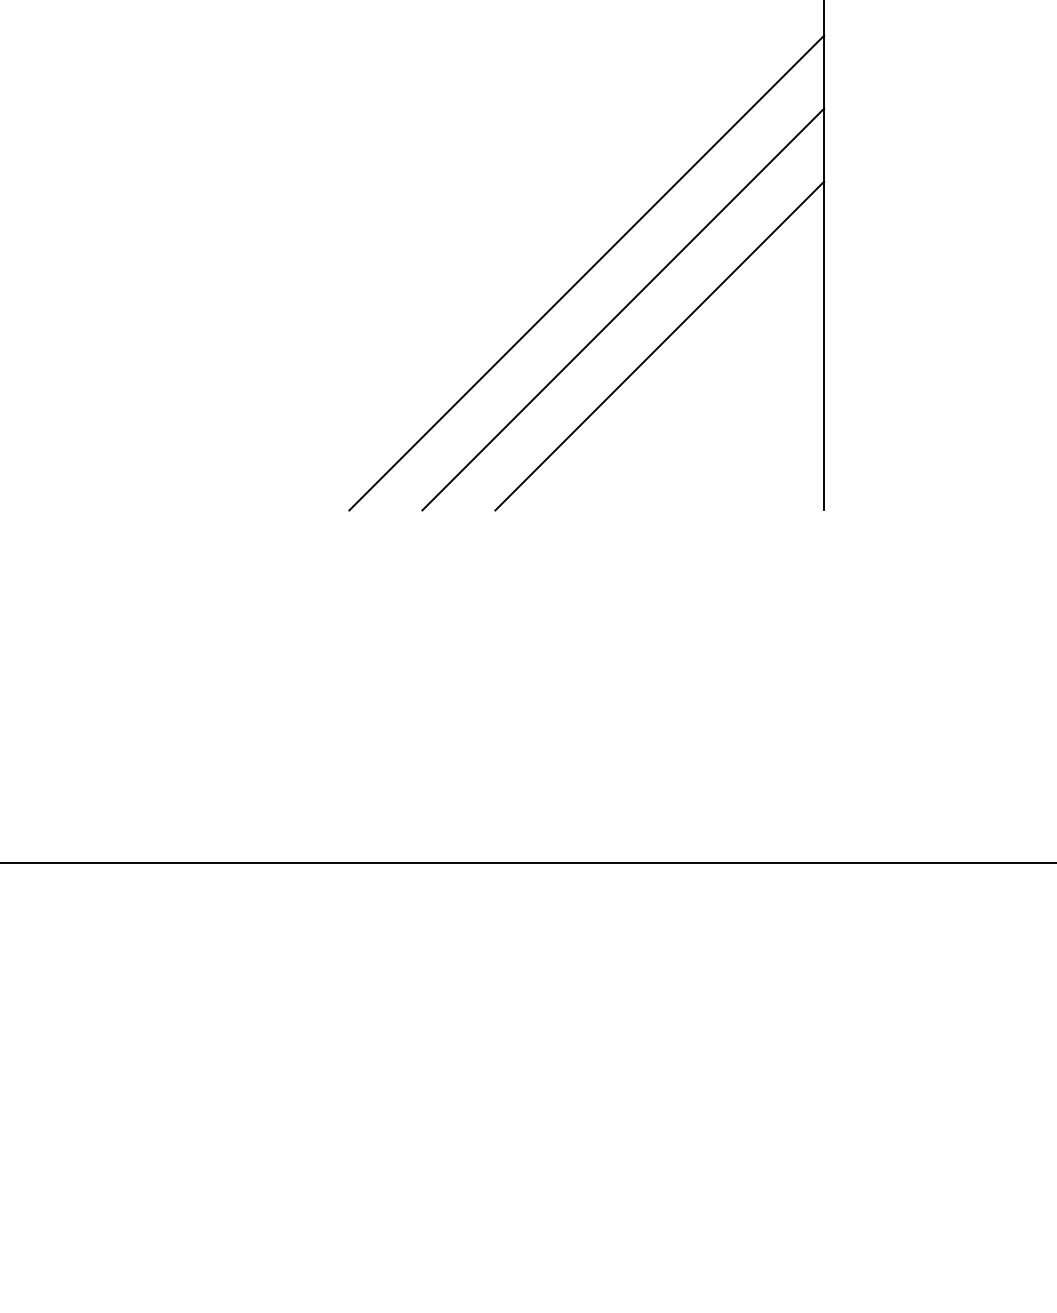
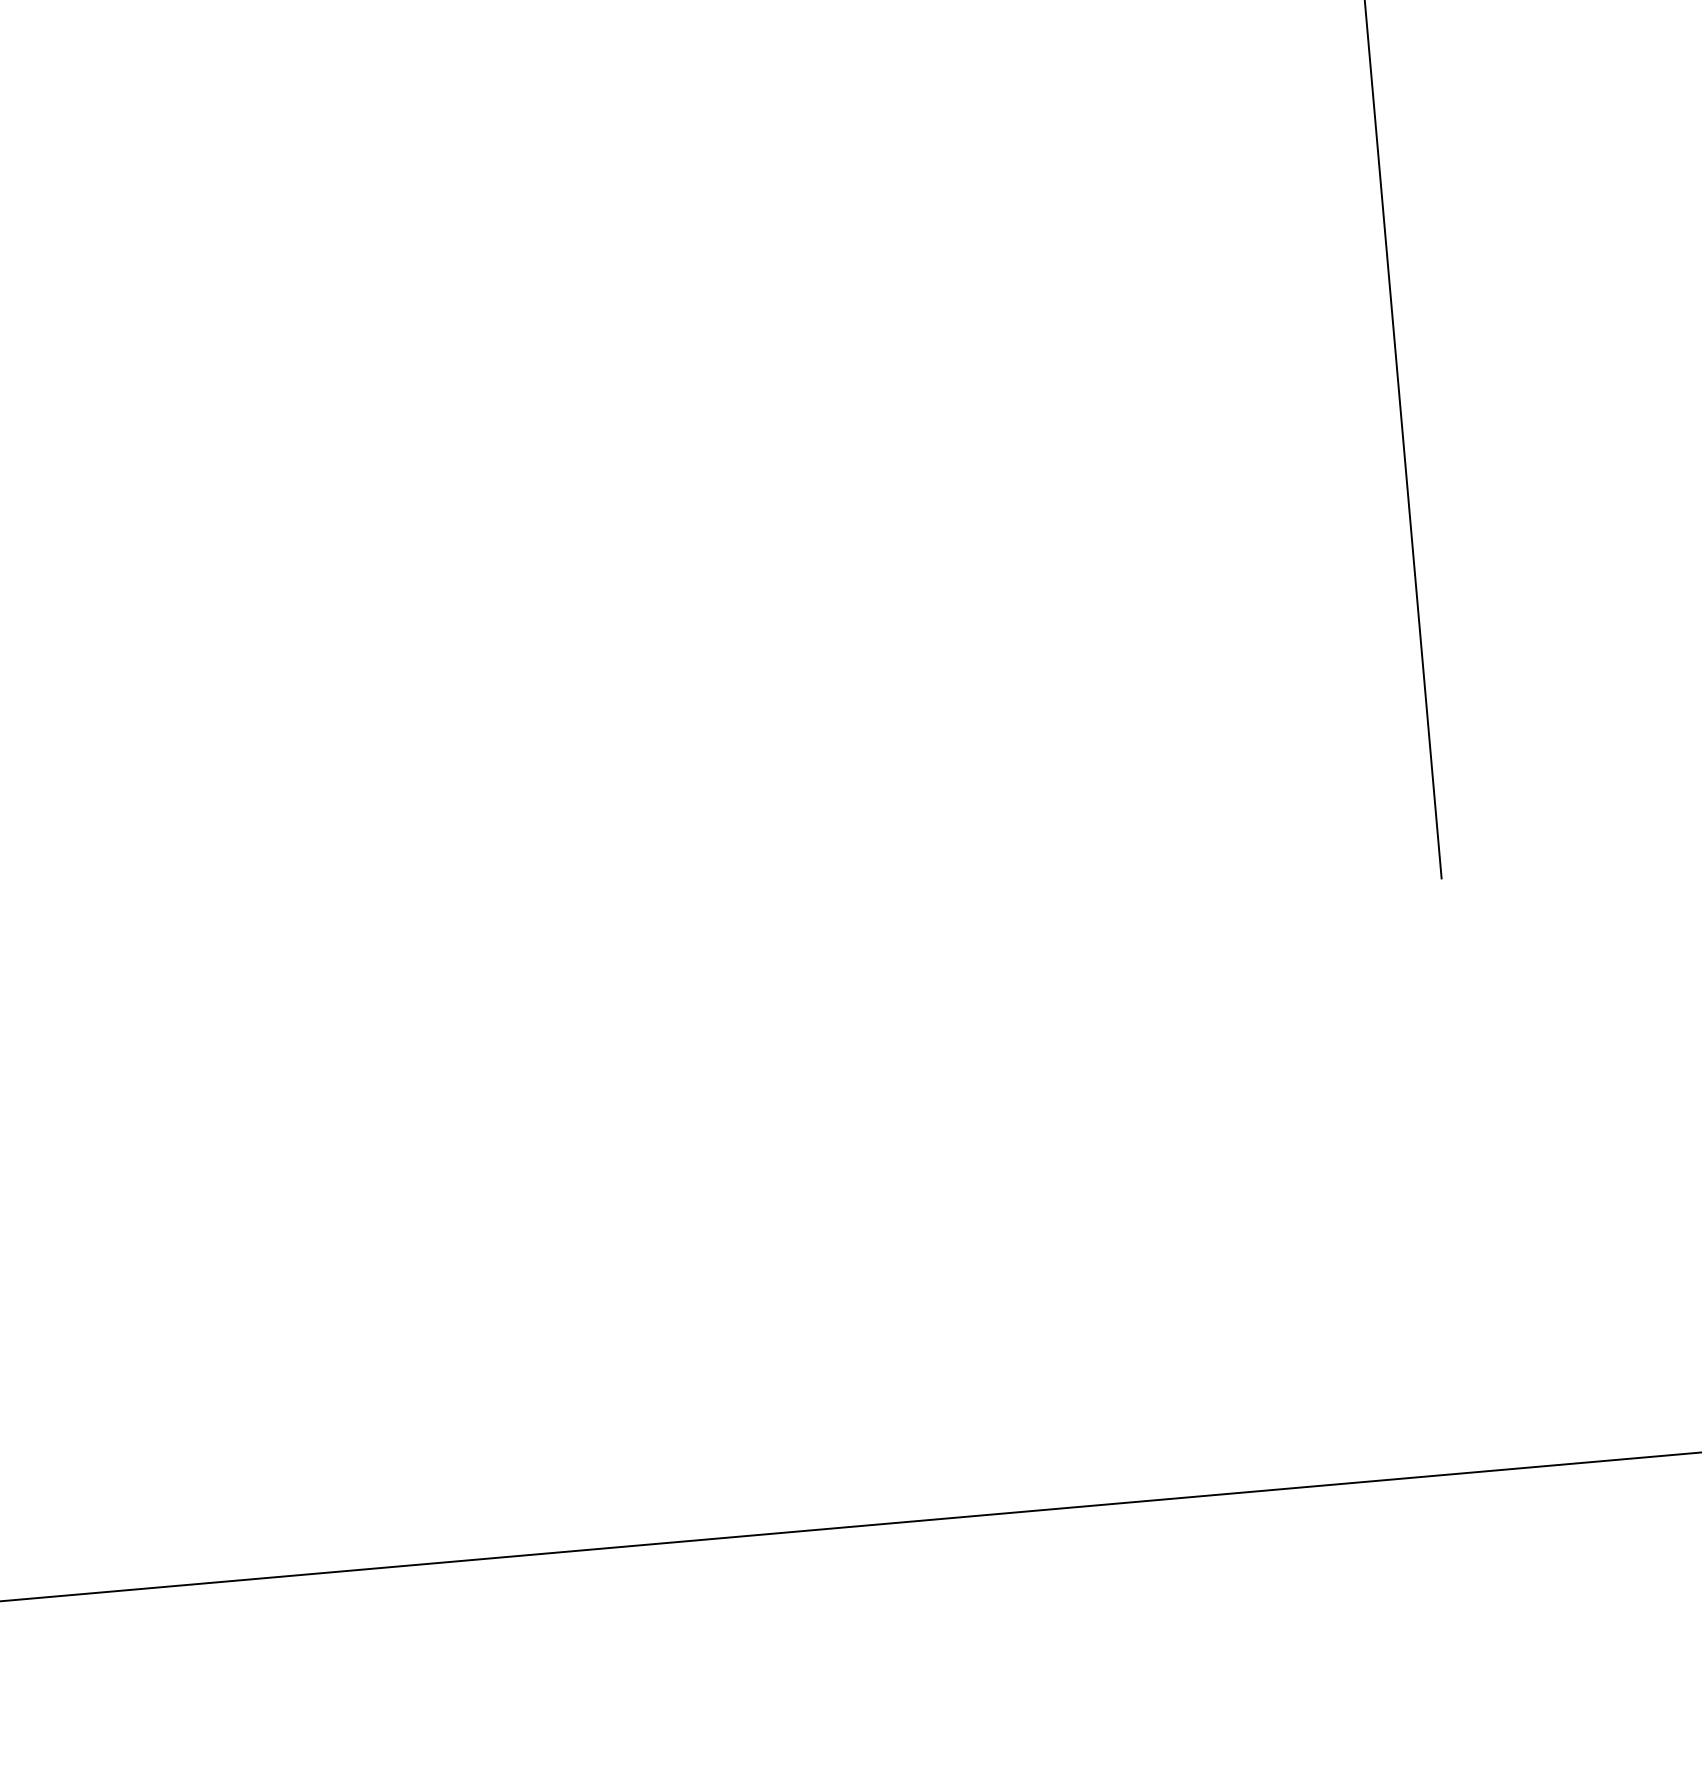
line: (586, 272) -> (1006, 513), removed
line: (623, 309) -> (1074, 570), removed
line: (659, 345) -> (1140, 625), removed

